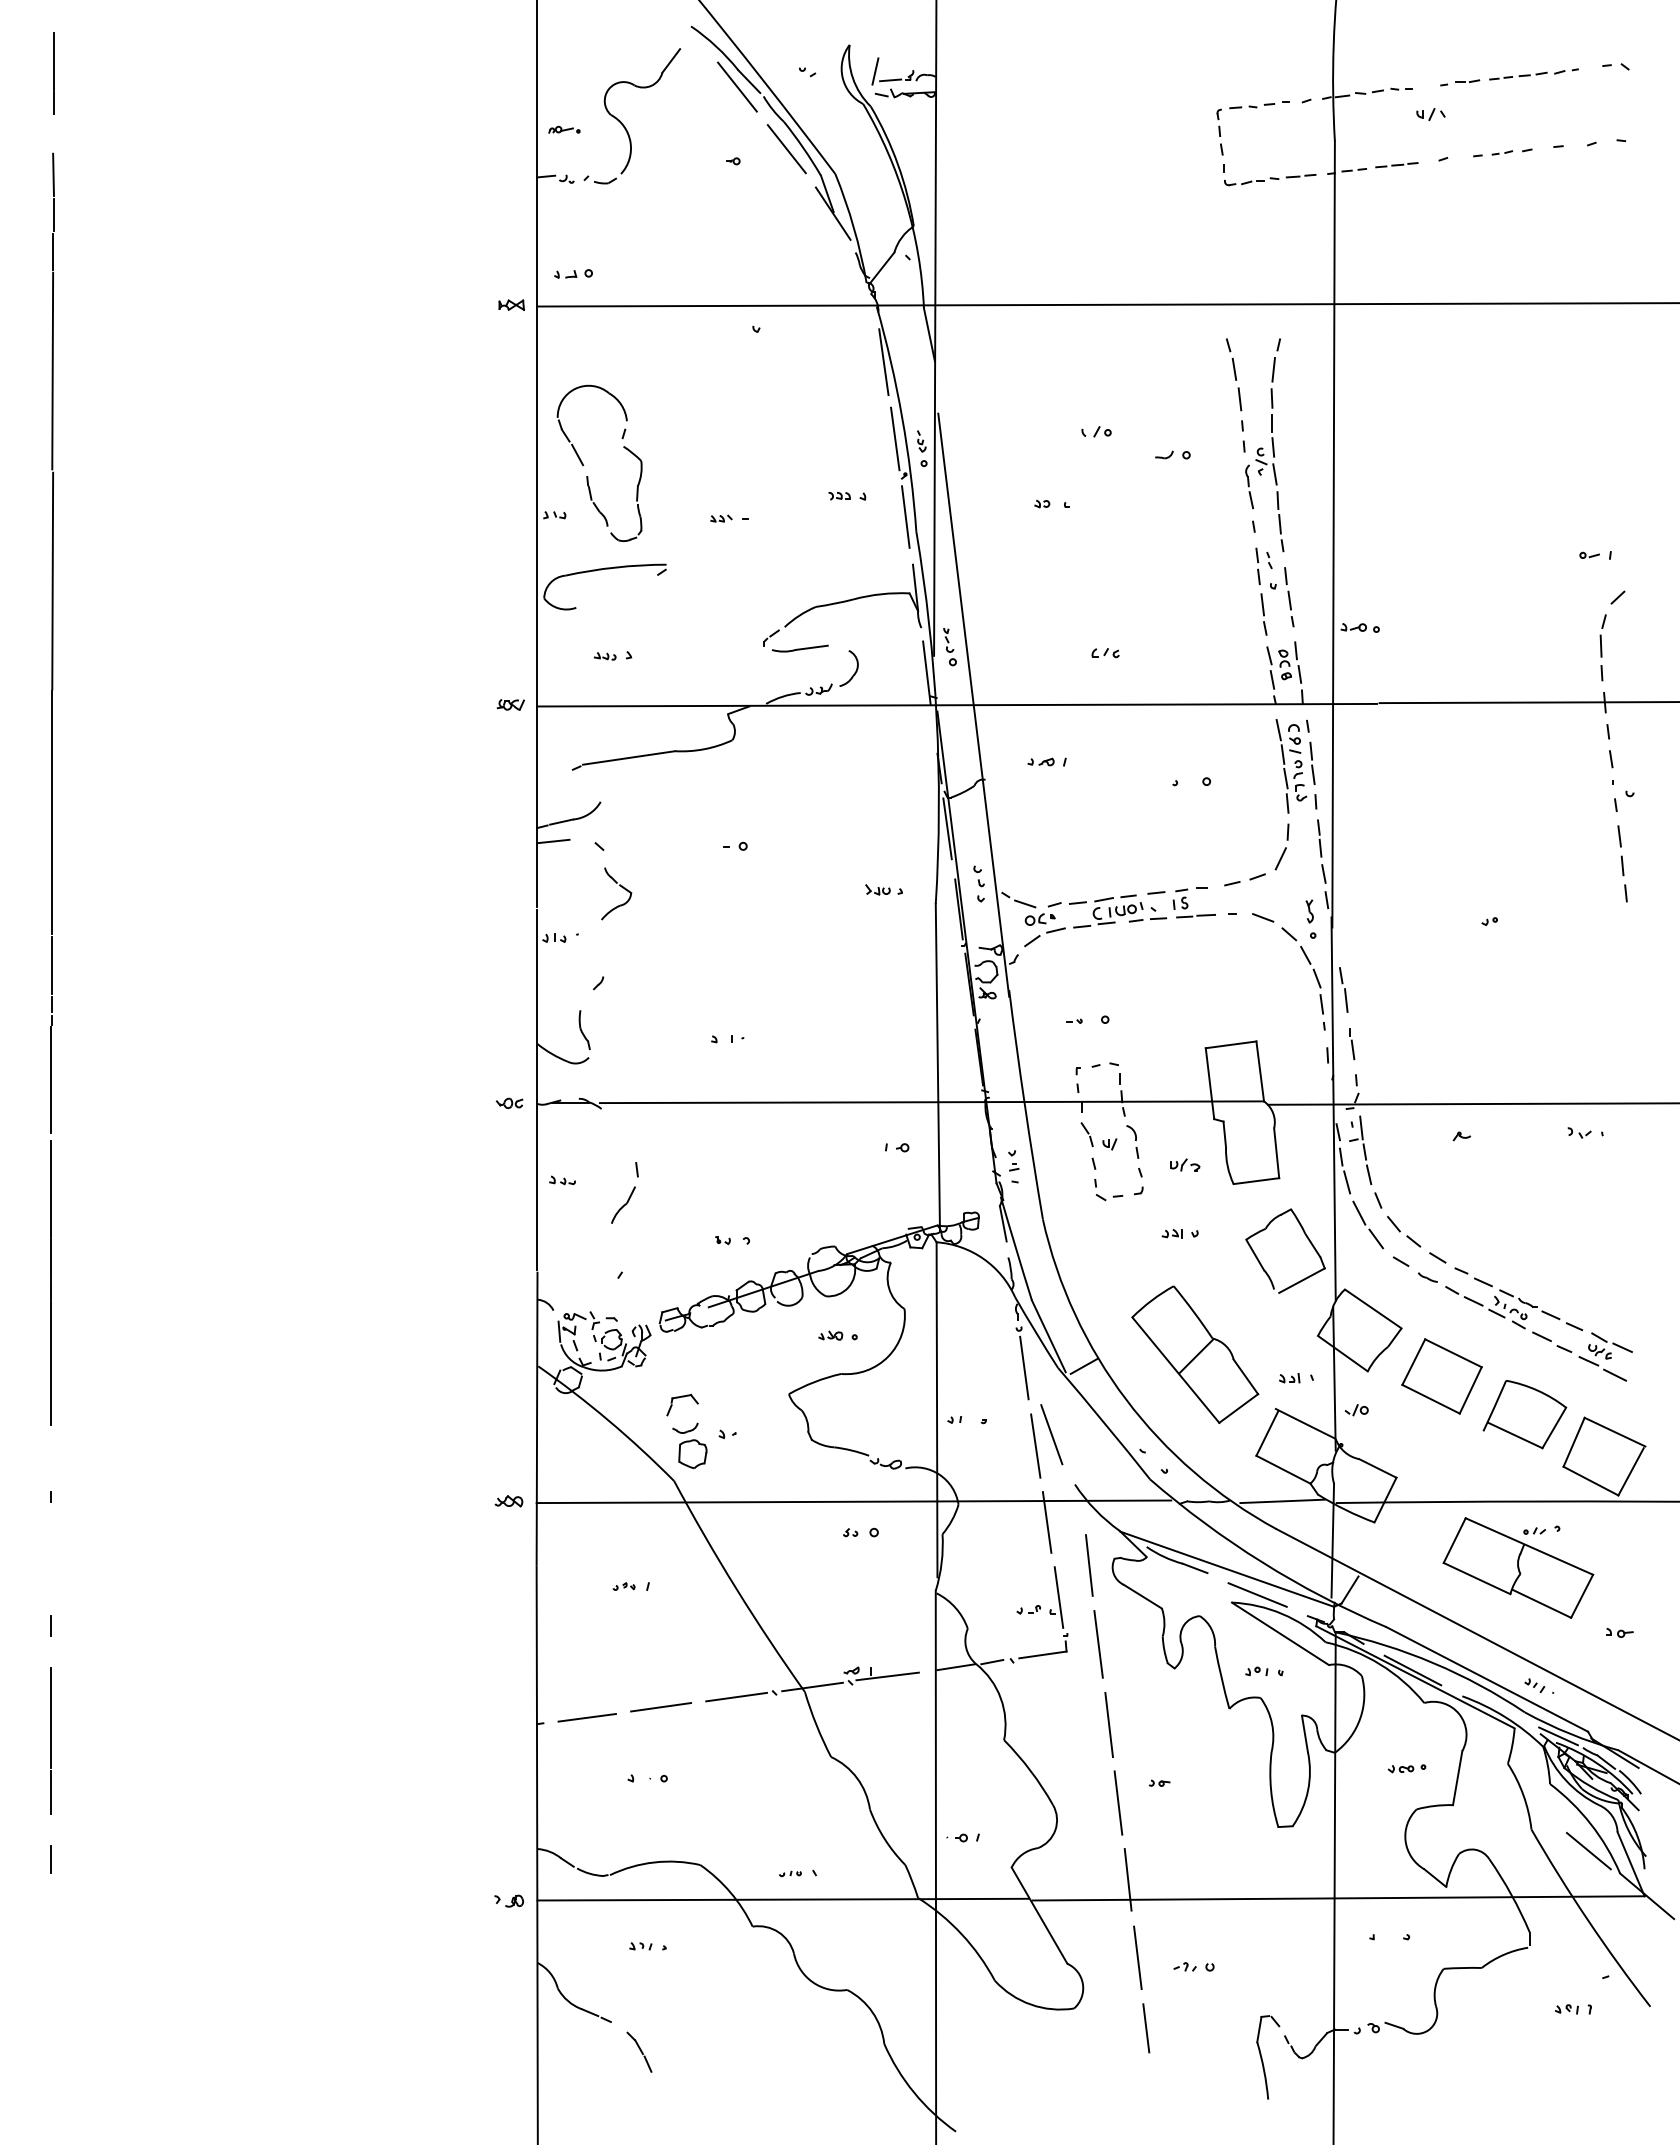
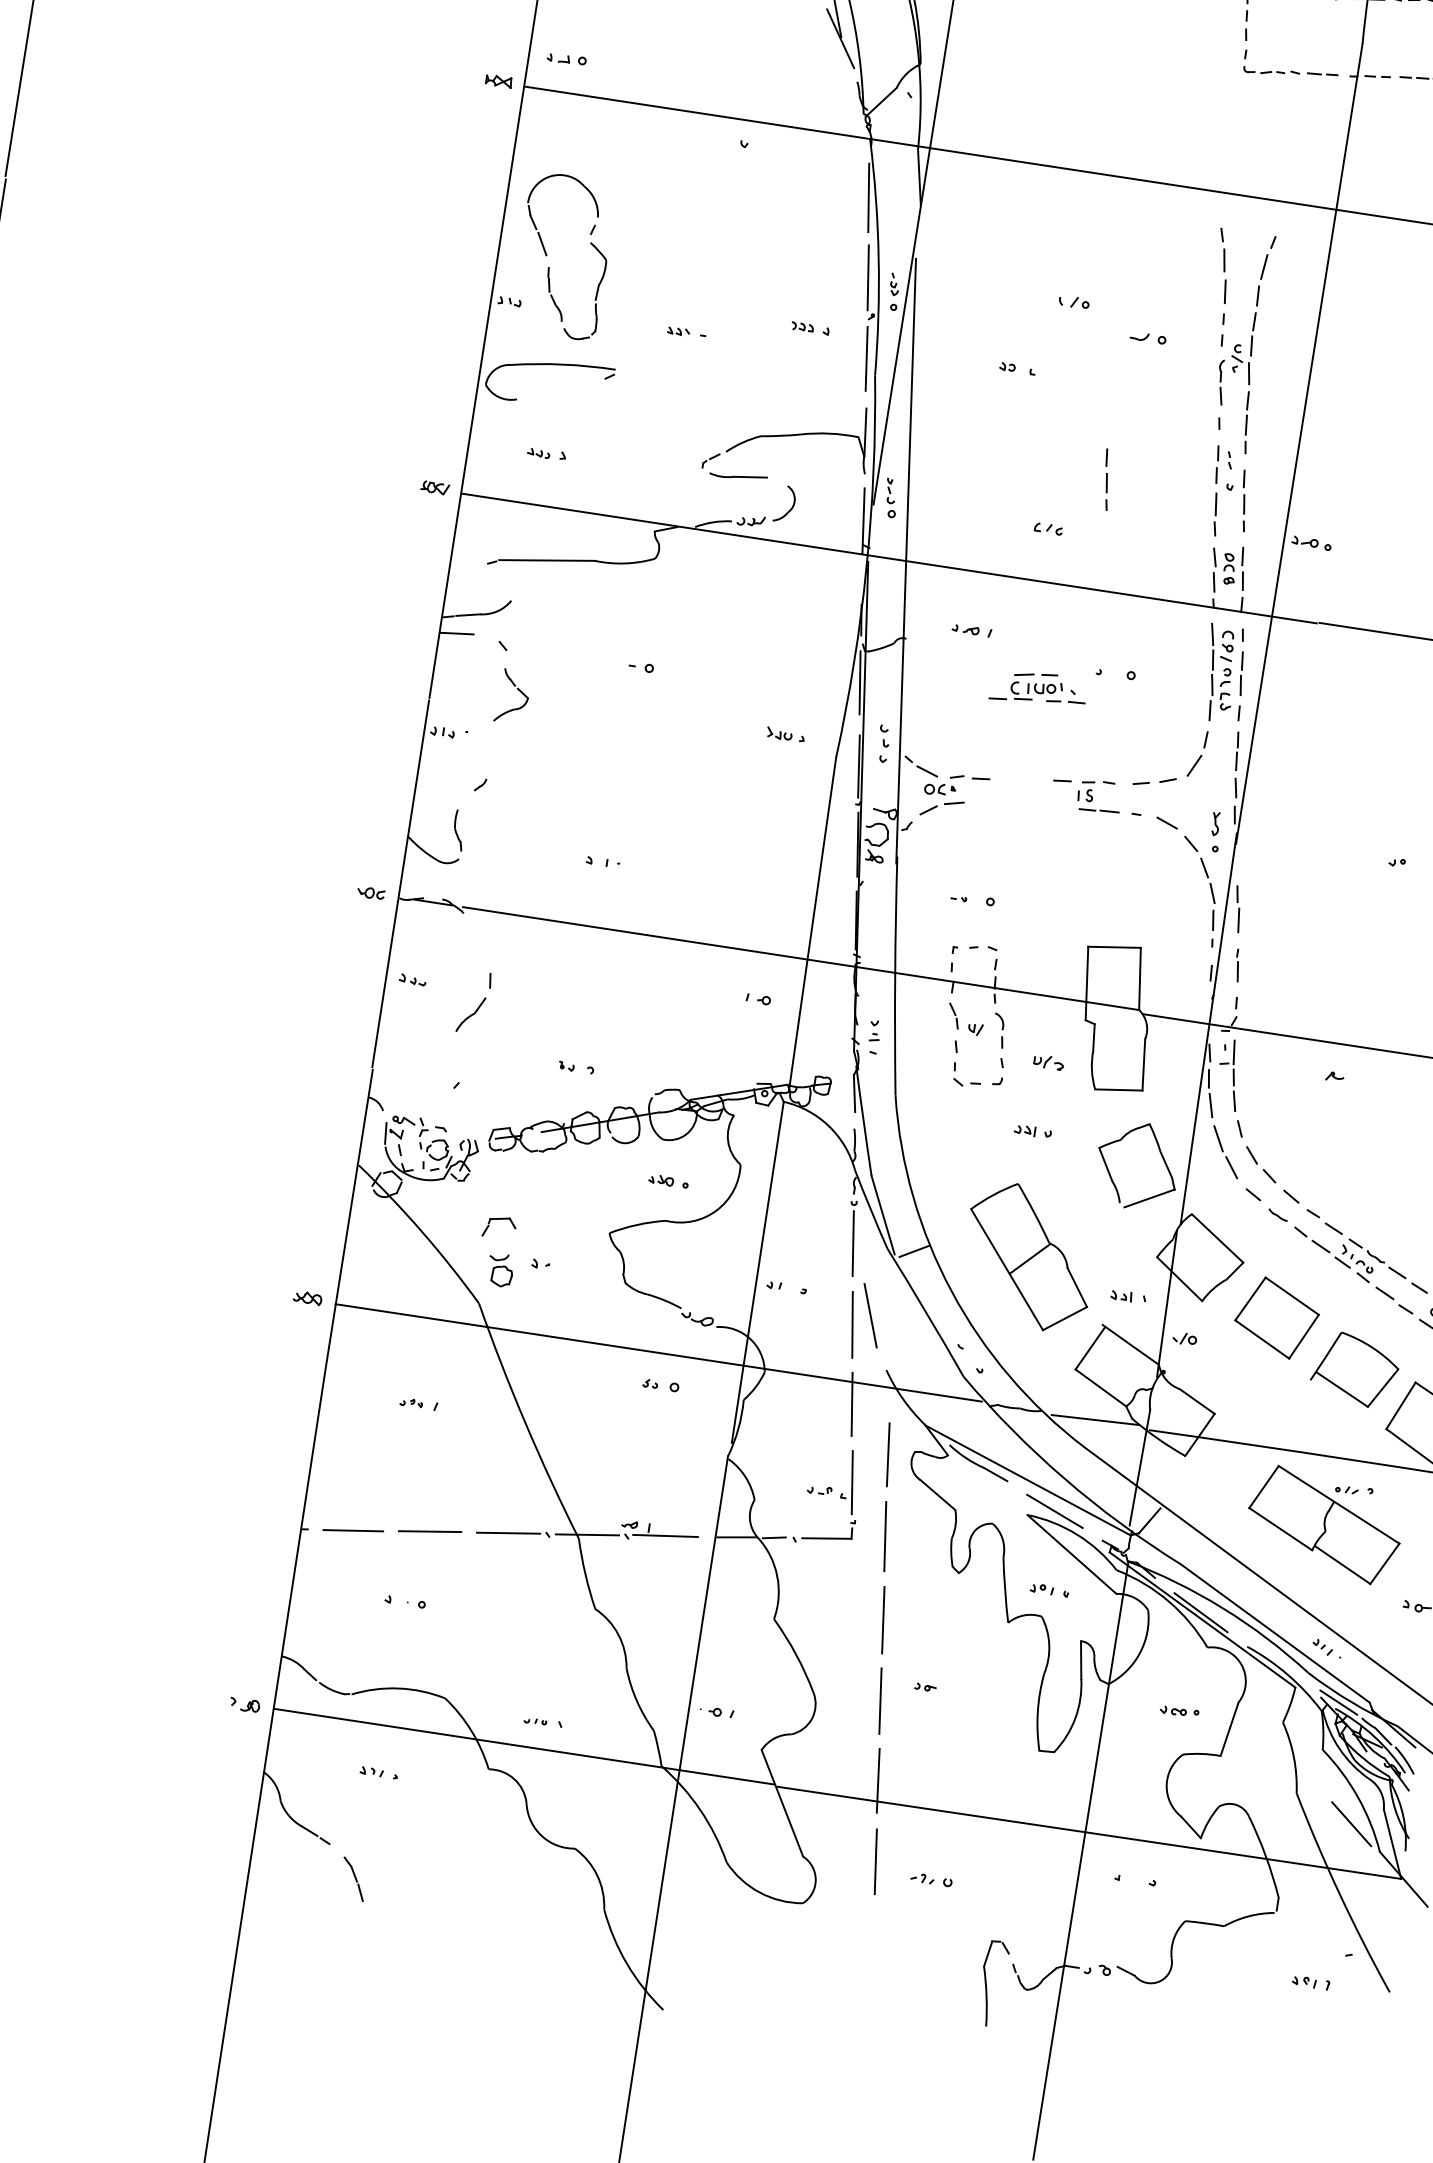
part: (1154, 597) -> (1107, 479), added
part: (1119, 911) -> (1038, 689), moved
part: (689, 1445) -> (500, 1269), size x0.7
line: (1146, 2028) -> (873, 1935), removed

